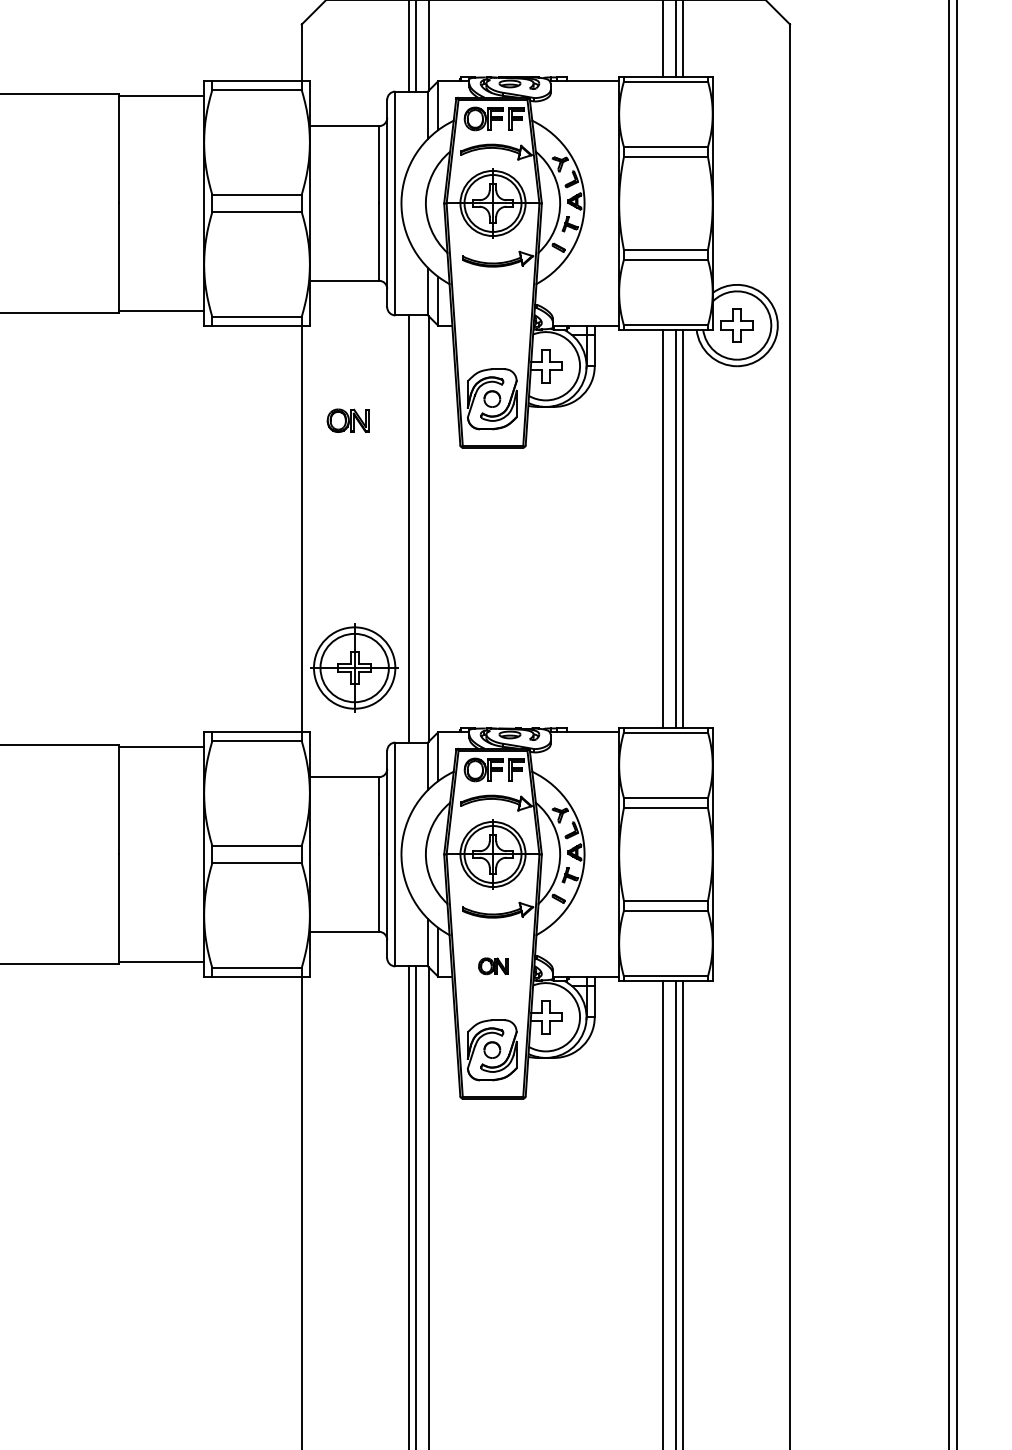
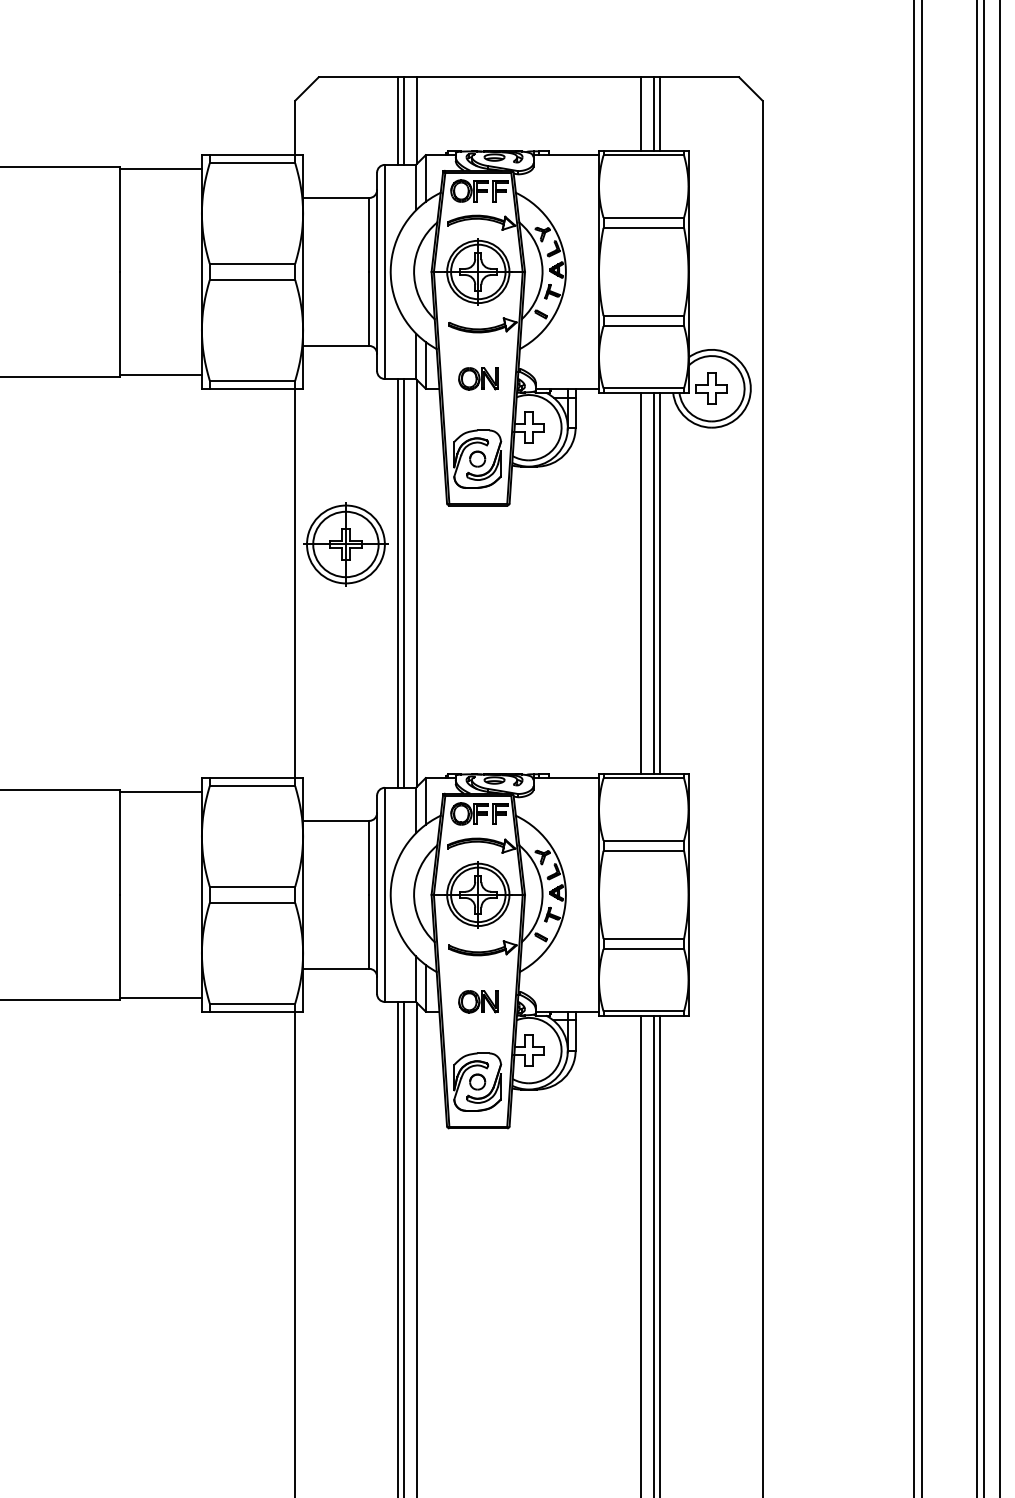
part: (347, 420) -> (478, 378), moved
line: (415, 529) -> (404, 583), added
part: (354, 668) -> (345, 544), moved
part: (493, 965) -> (478, 1001), size x1.43

